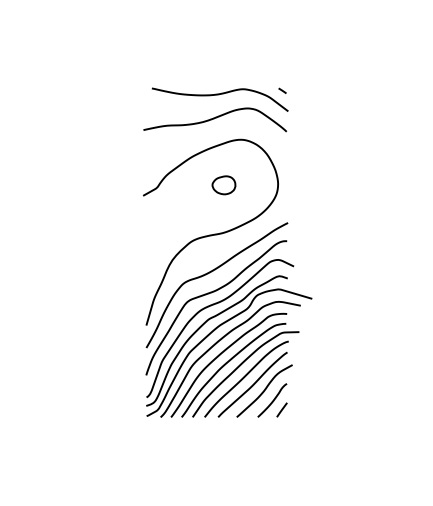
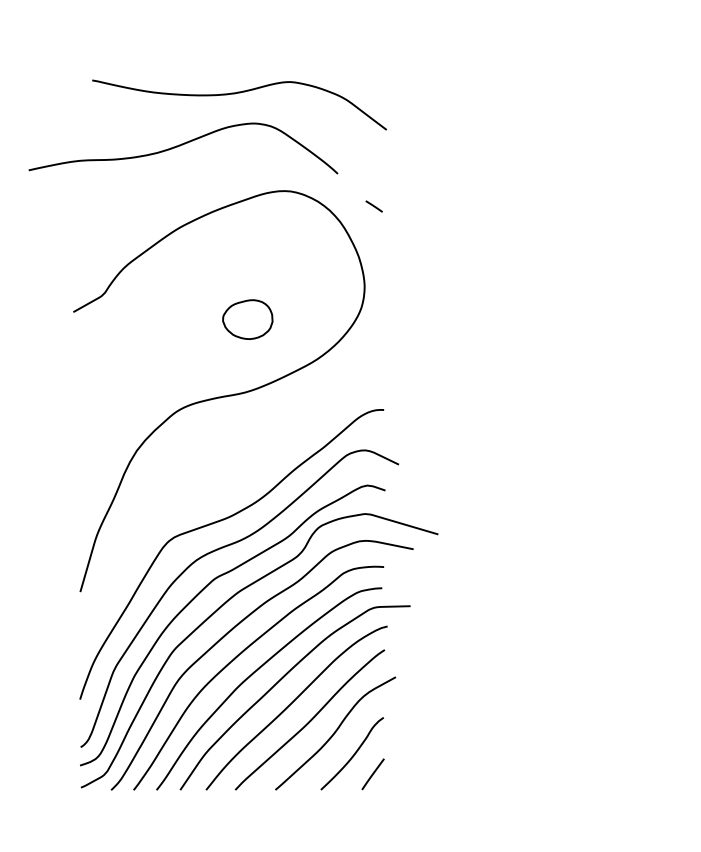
curve: (282, 90) -> (374, 205), moved
curve: (214, 119) -> (182, 147), moved
part: (223, 185) -> (246, 319), moved
curve: (208, 274) -> (214, 481), removed

